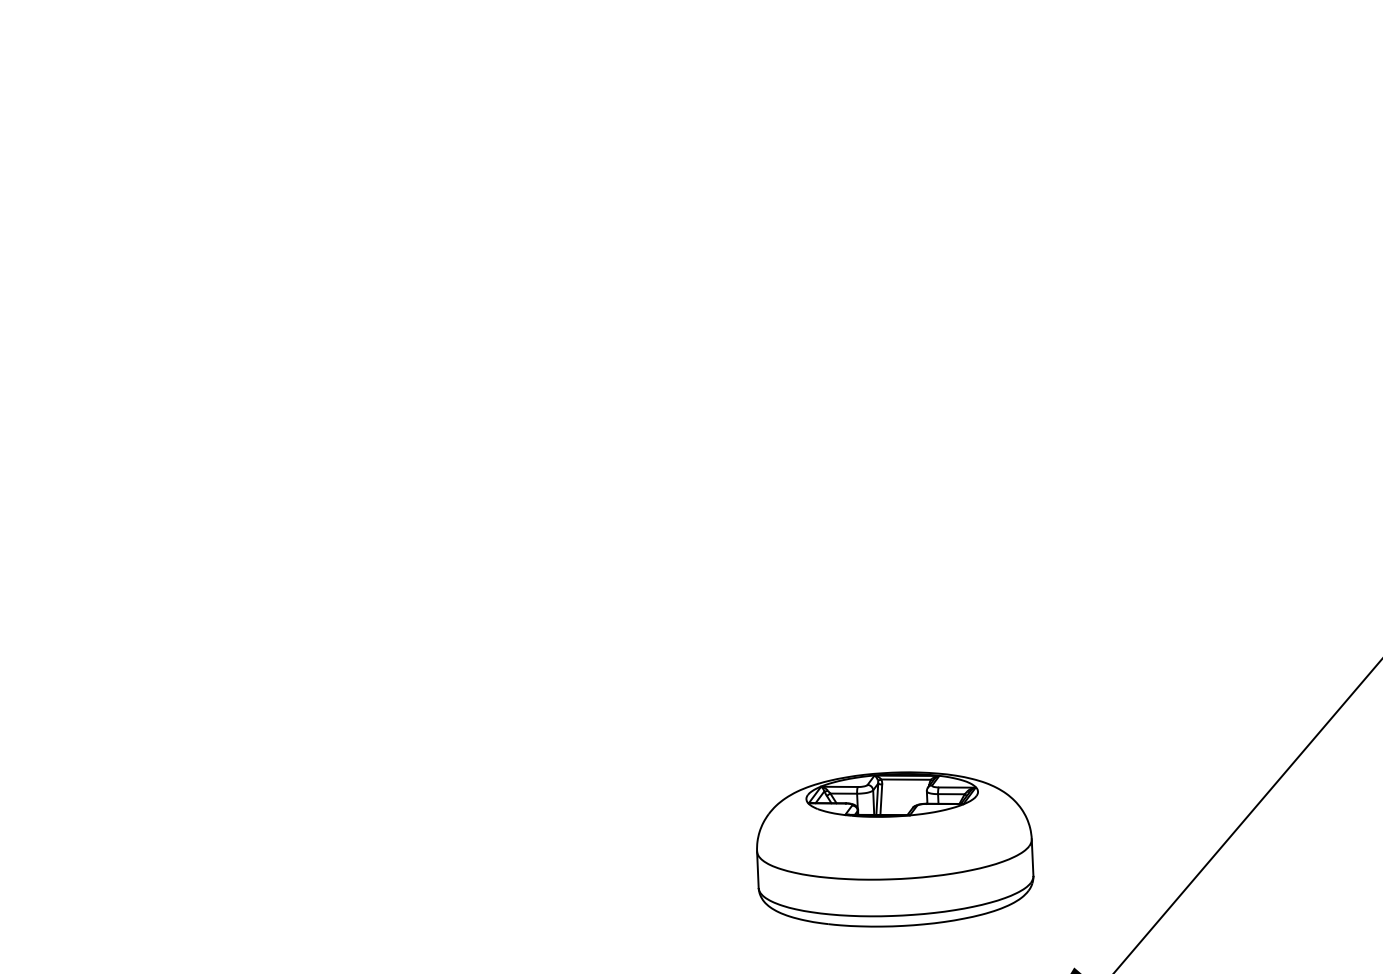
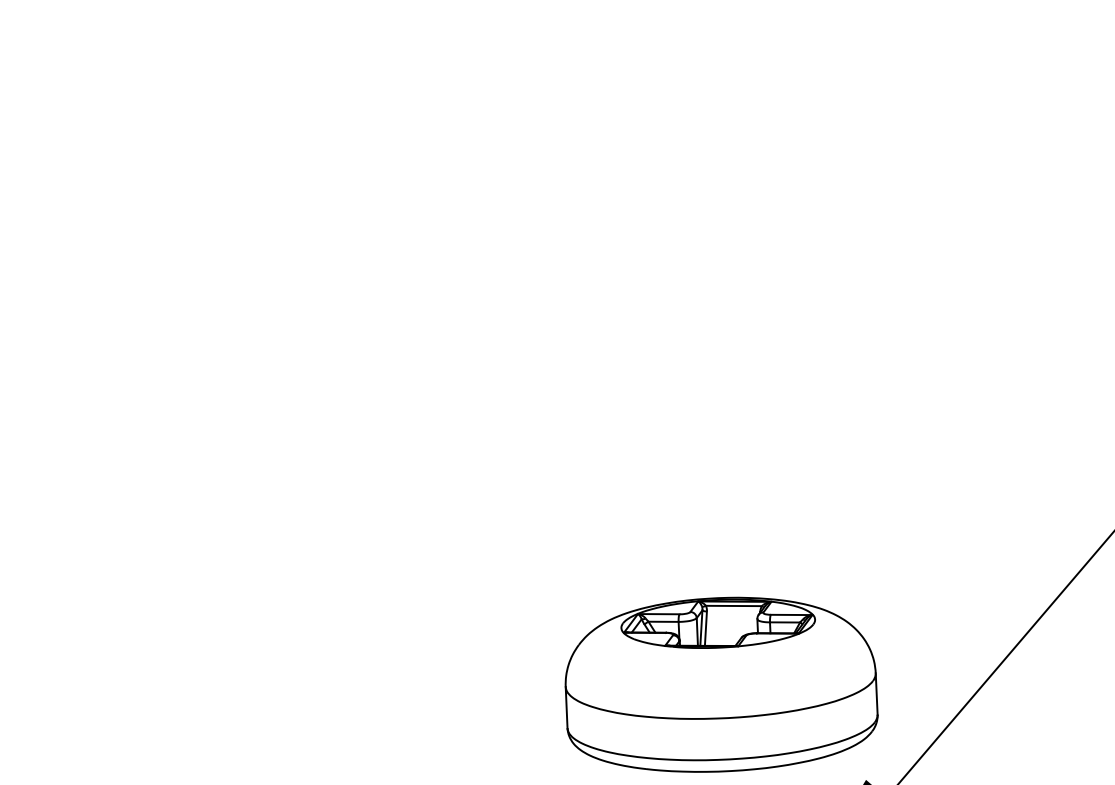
part: (894, 849) -> (721, 684), size x1.4

